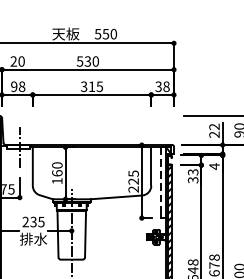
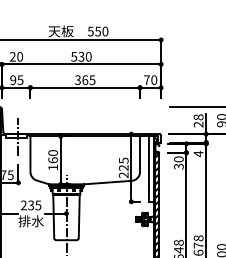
text: (22, 86) -> (20, 79), 98 -> 95
text: (92, 87) -> (85, 80), 315 -> 365
text: (162, 87) -> (150, 80), 38 -> 70
text: (214, 127) -> (198, 117), 22 -> 28
text: (192, 172) -> (178, 159), 33 -> 30
line: (161, 177) -> (149, 164), dashed -> solid

